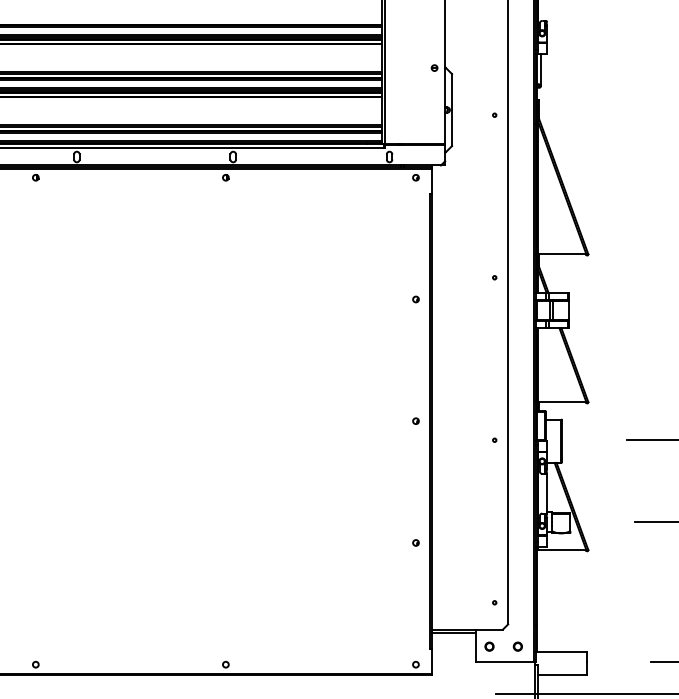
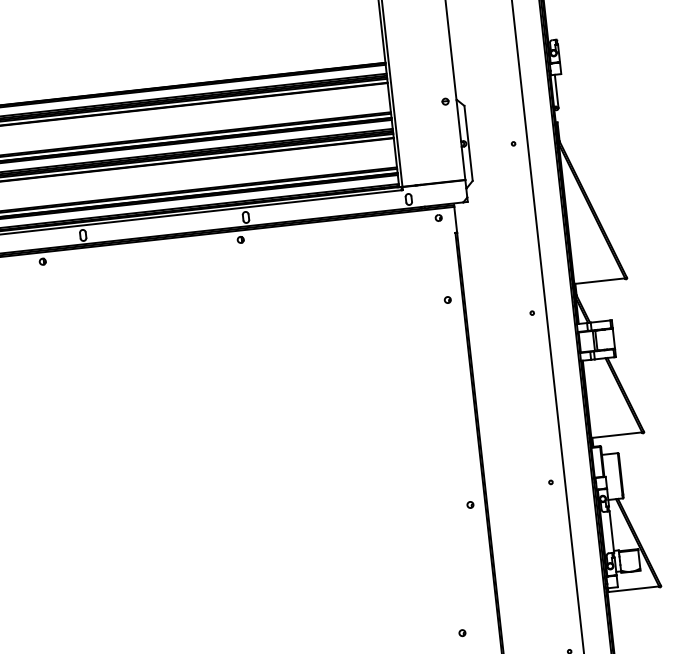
part: (415, 299) -> (447, 300), moved
part: (415, 420) -> (469, 504), moved
part: (415, 542) -> (461, 632), moved

